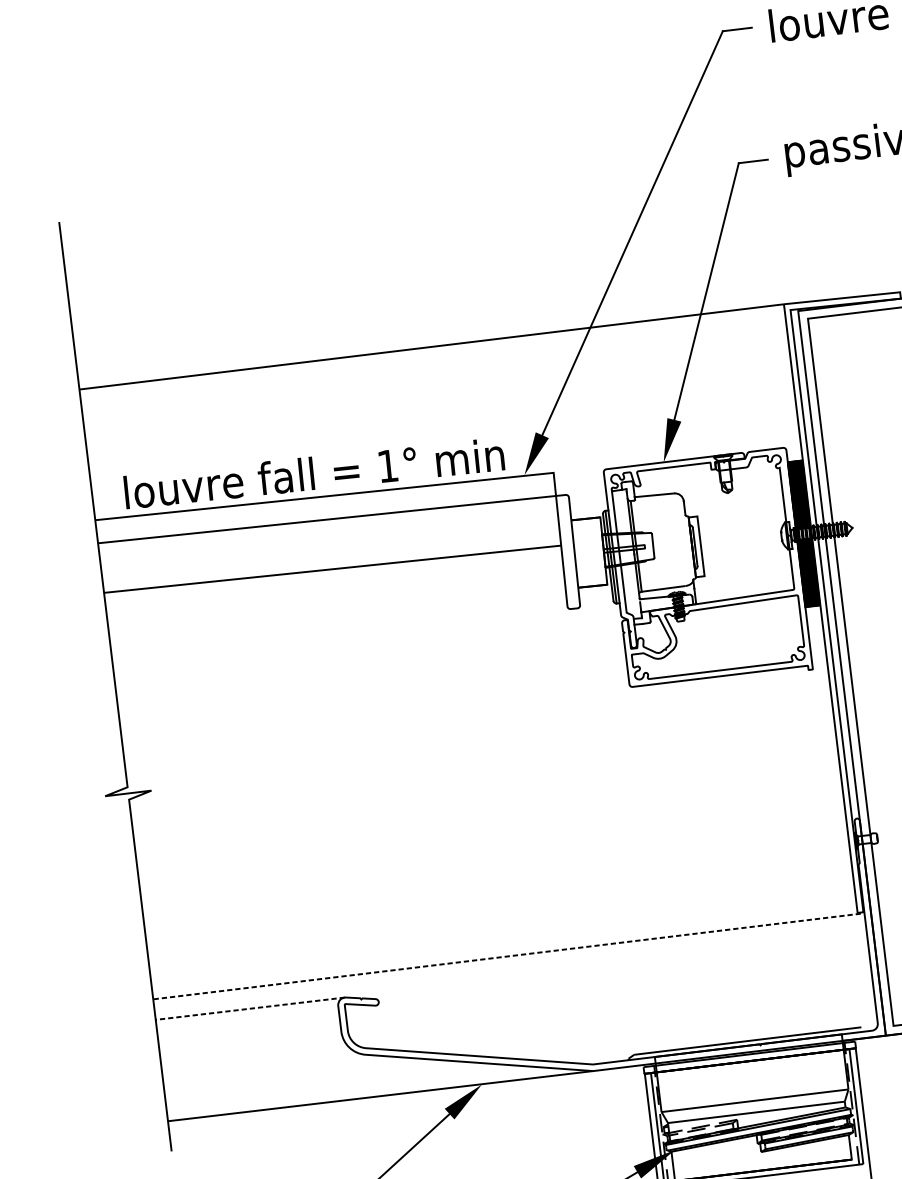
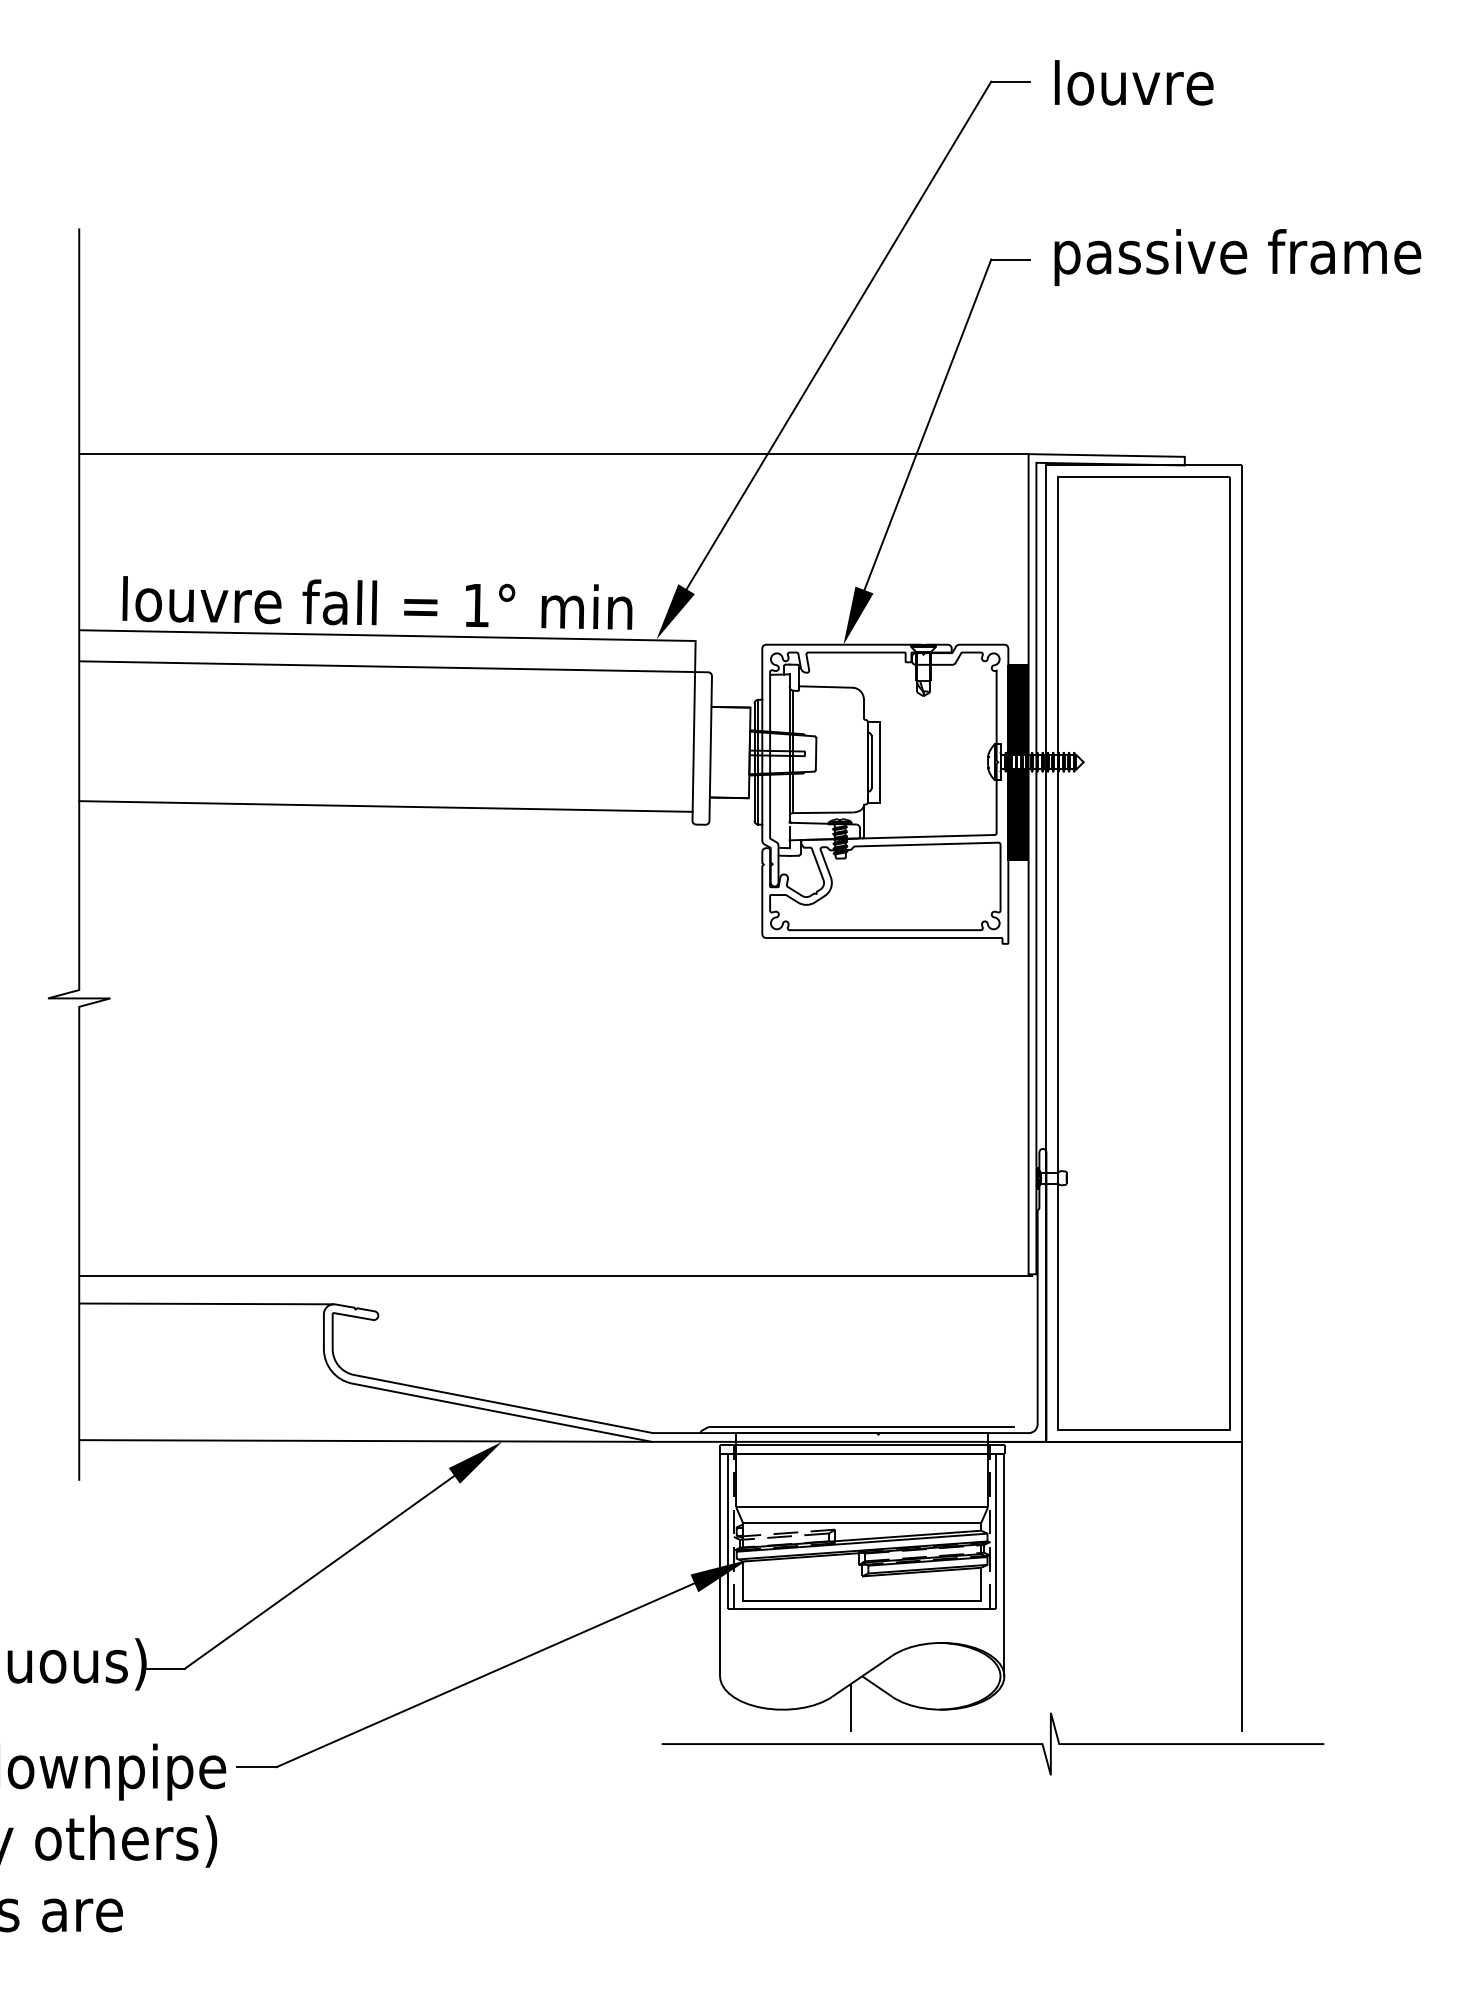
line: (332, 569) -> (385, 806), moved
line: (507, 956) -> (556, 1275), dashed -> solid
line: (250, 1008) -> (206, 1303), dashed -> solid

